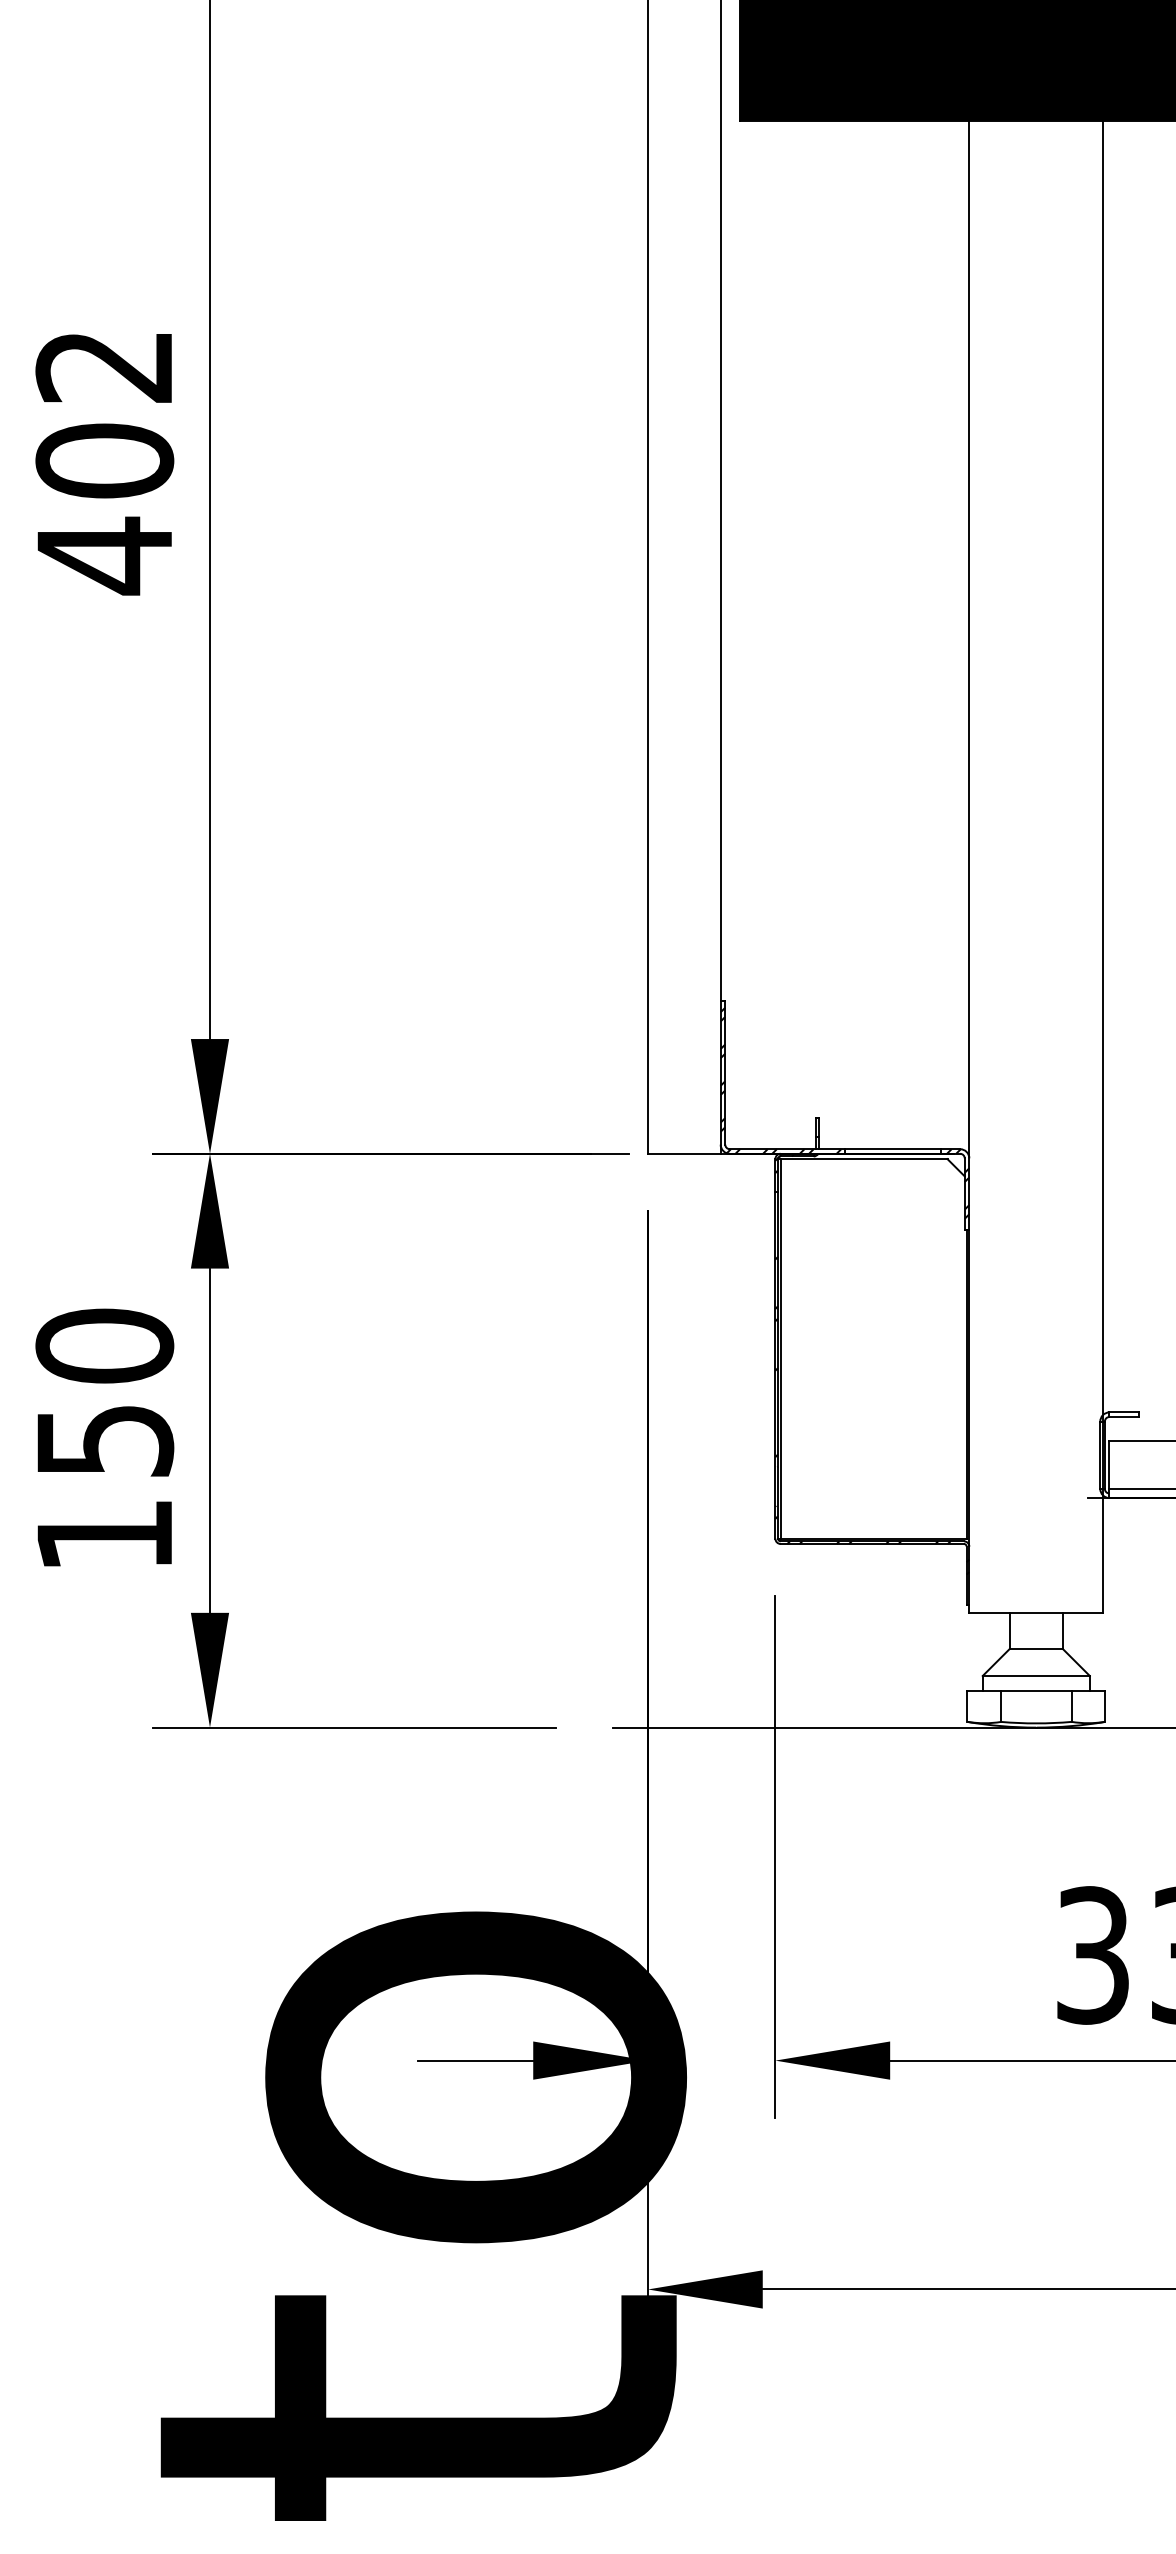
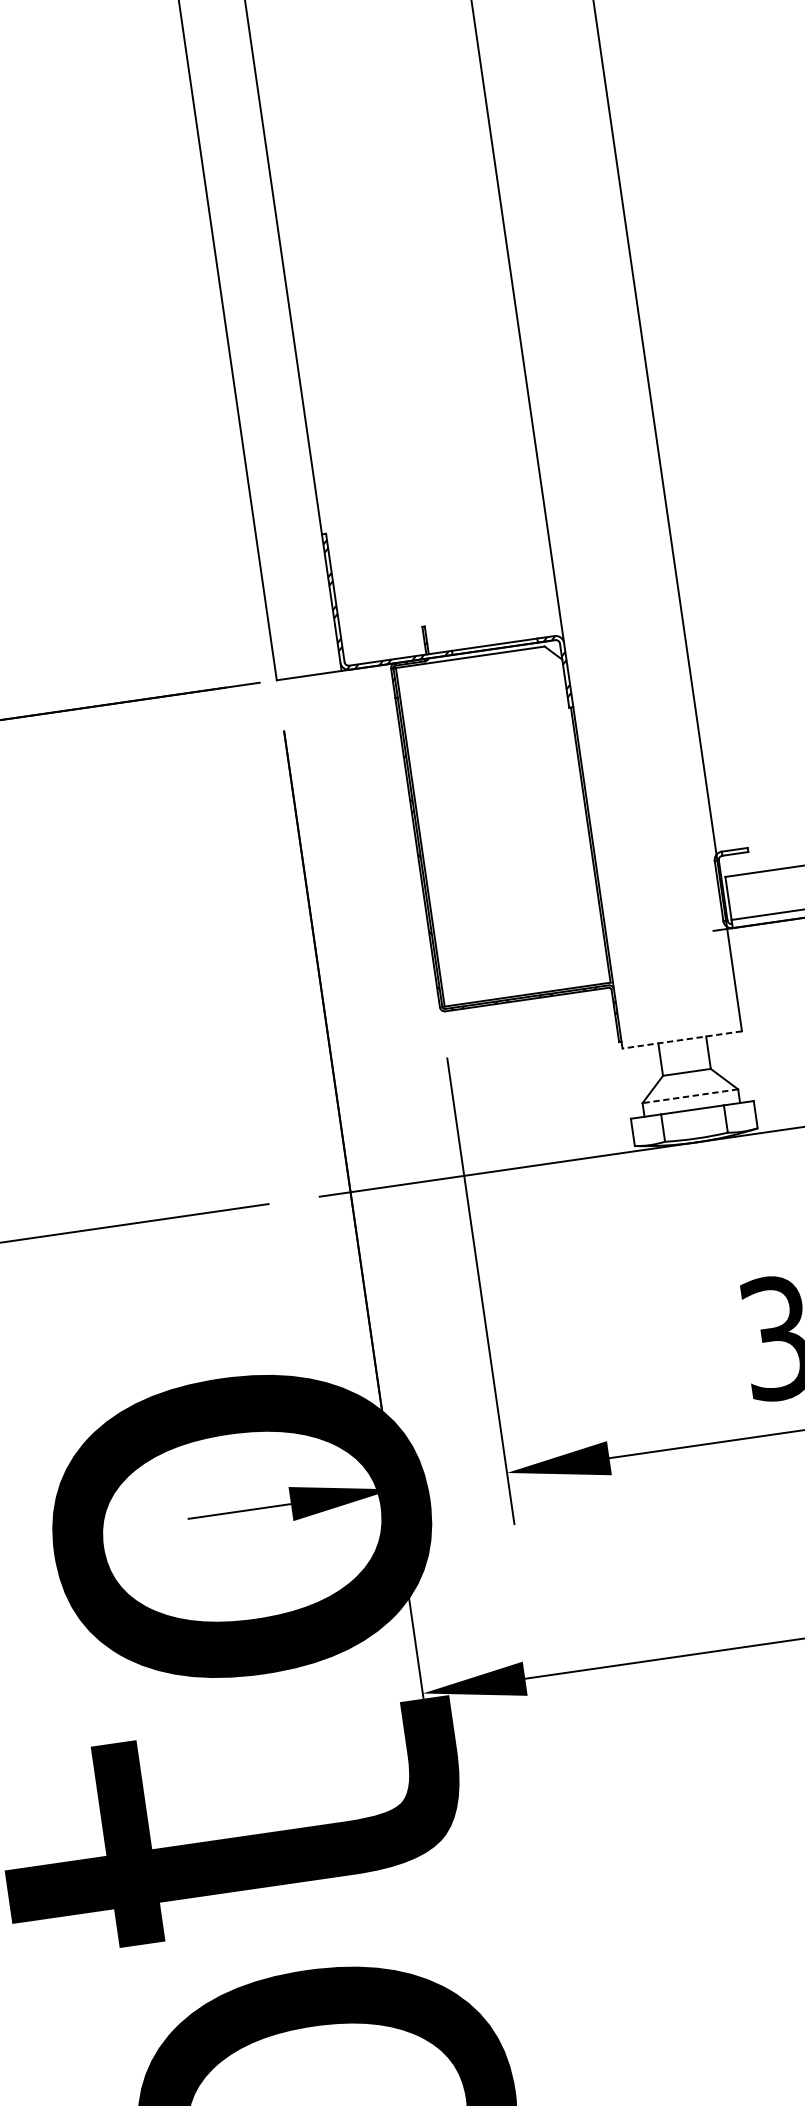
line: (1036, 1612) -> (682, 1039), solid -> dashed
line: (1036, 1675) -> (690, 1095), solid -> dashed

